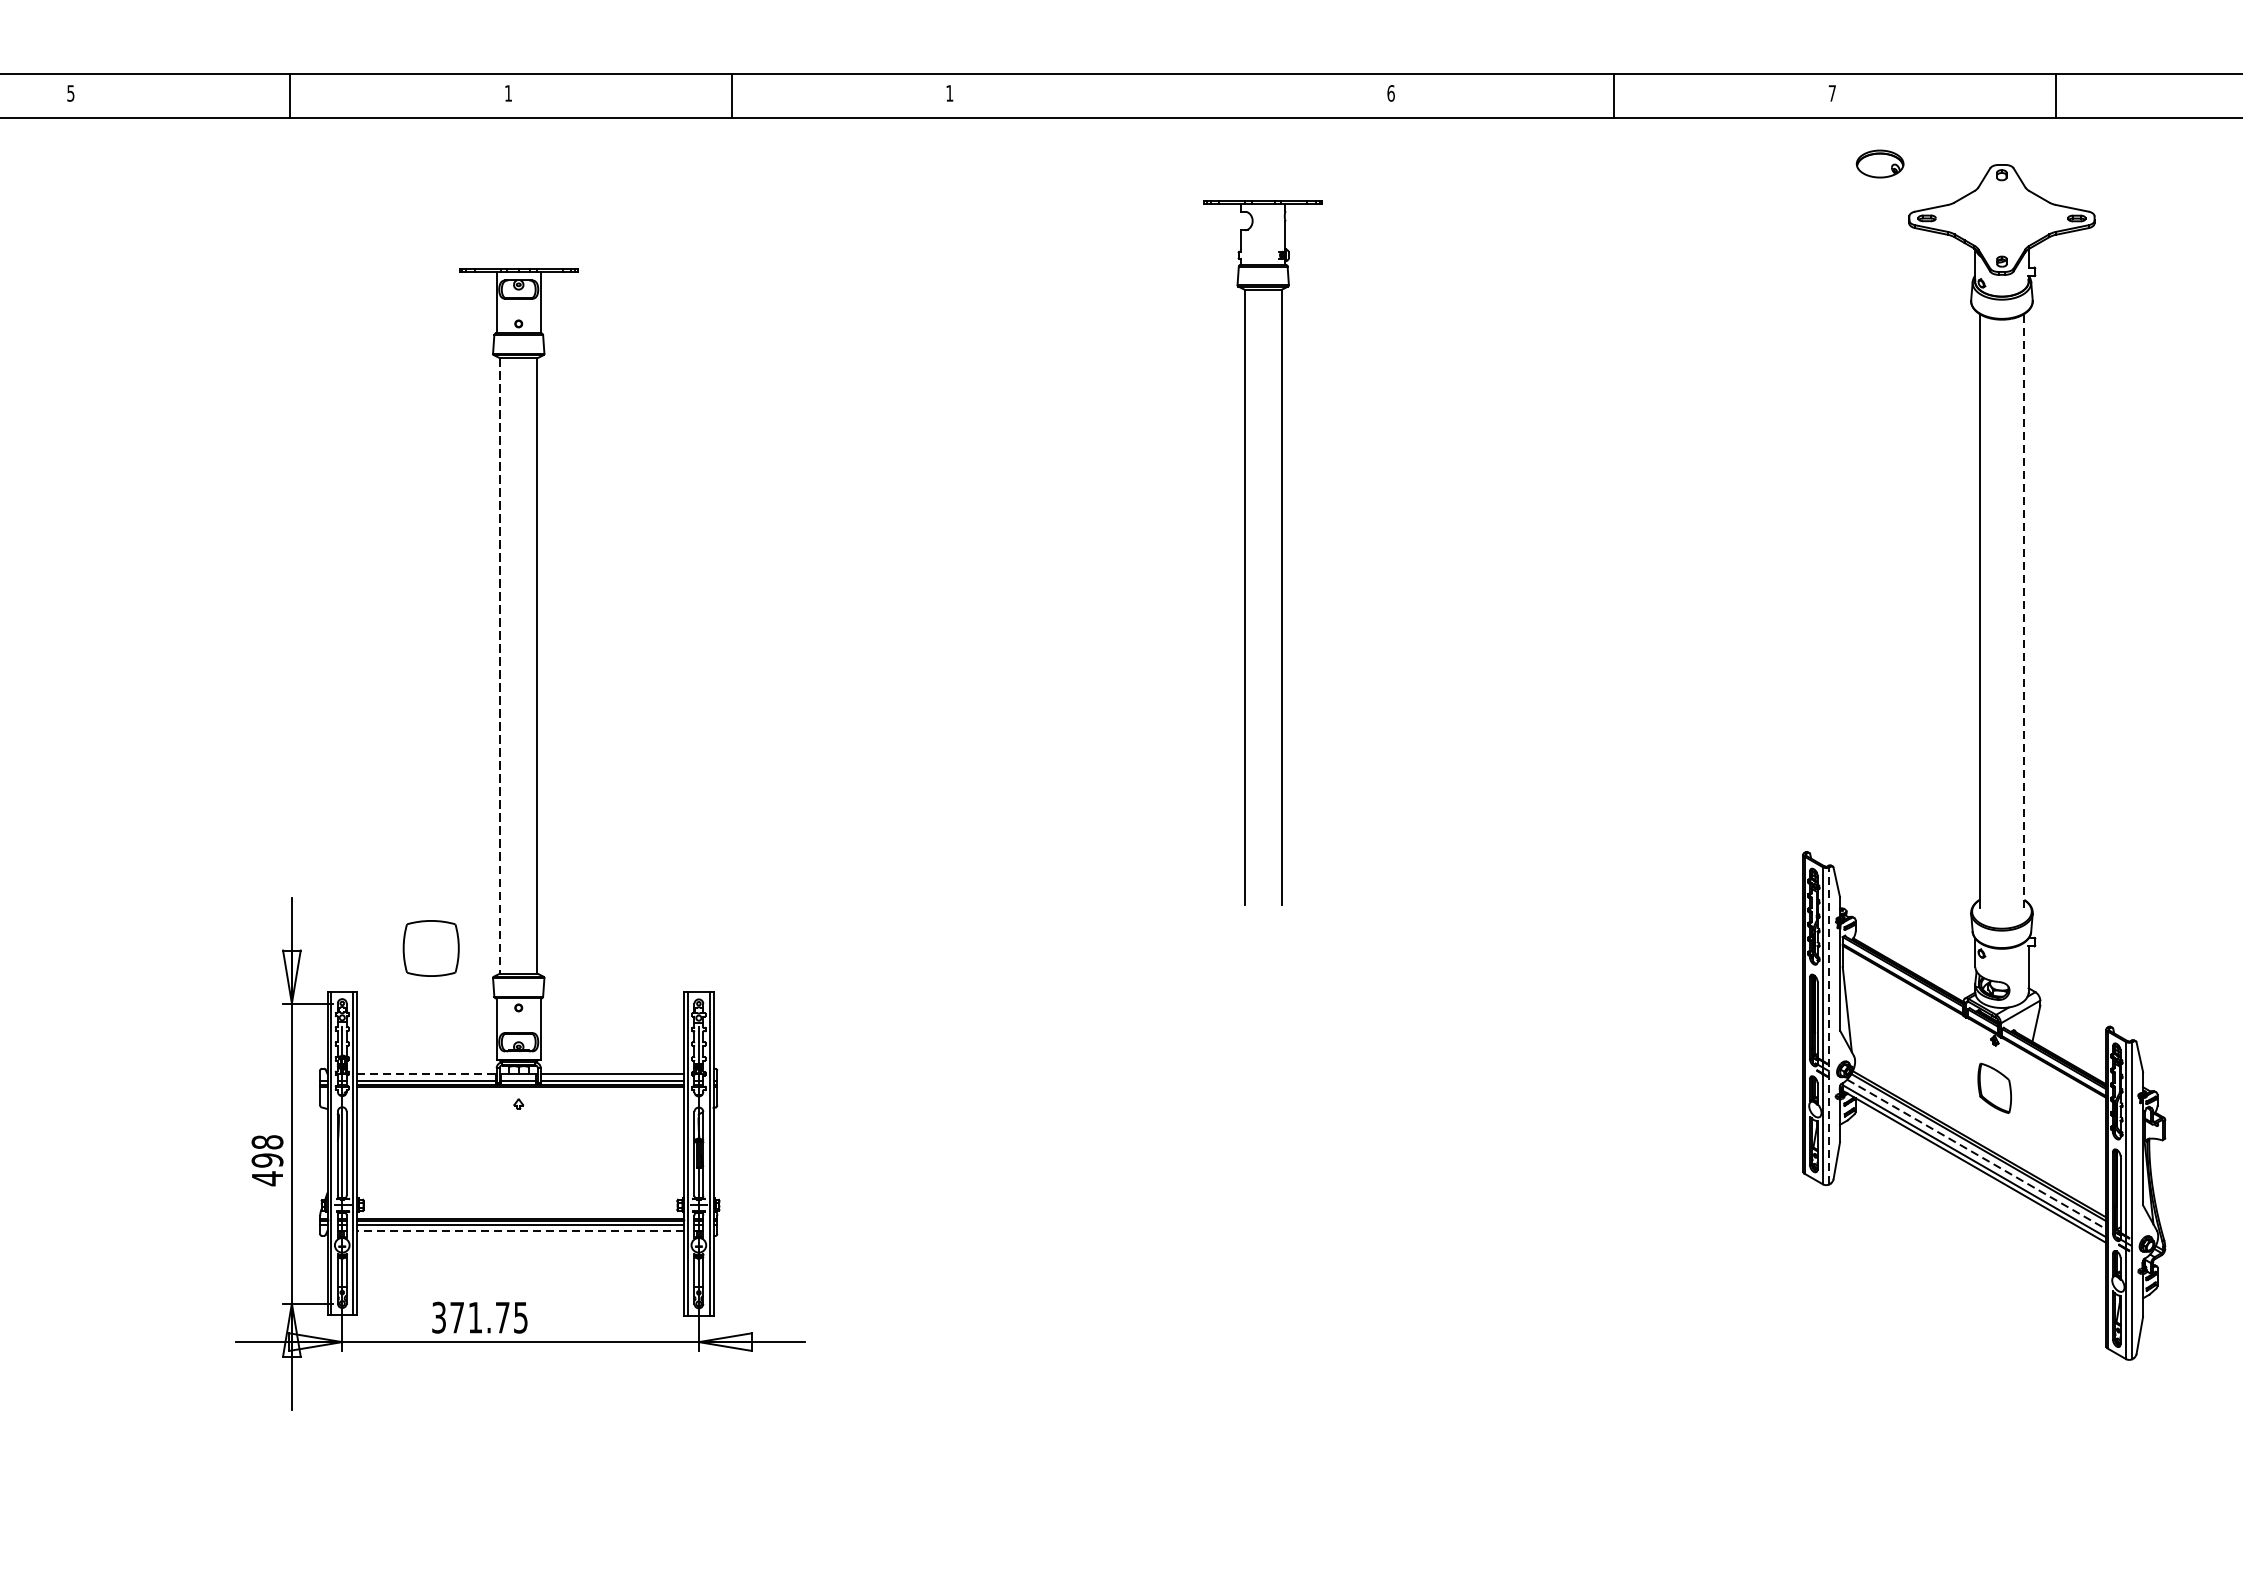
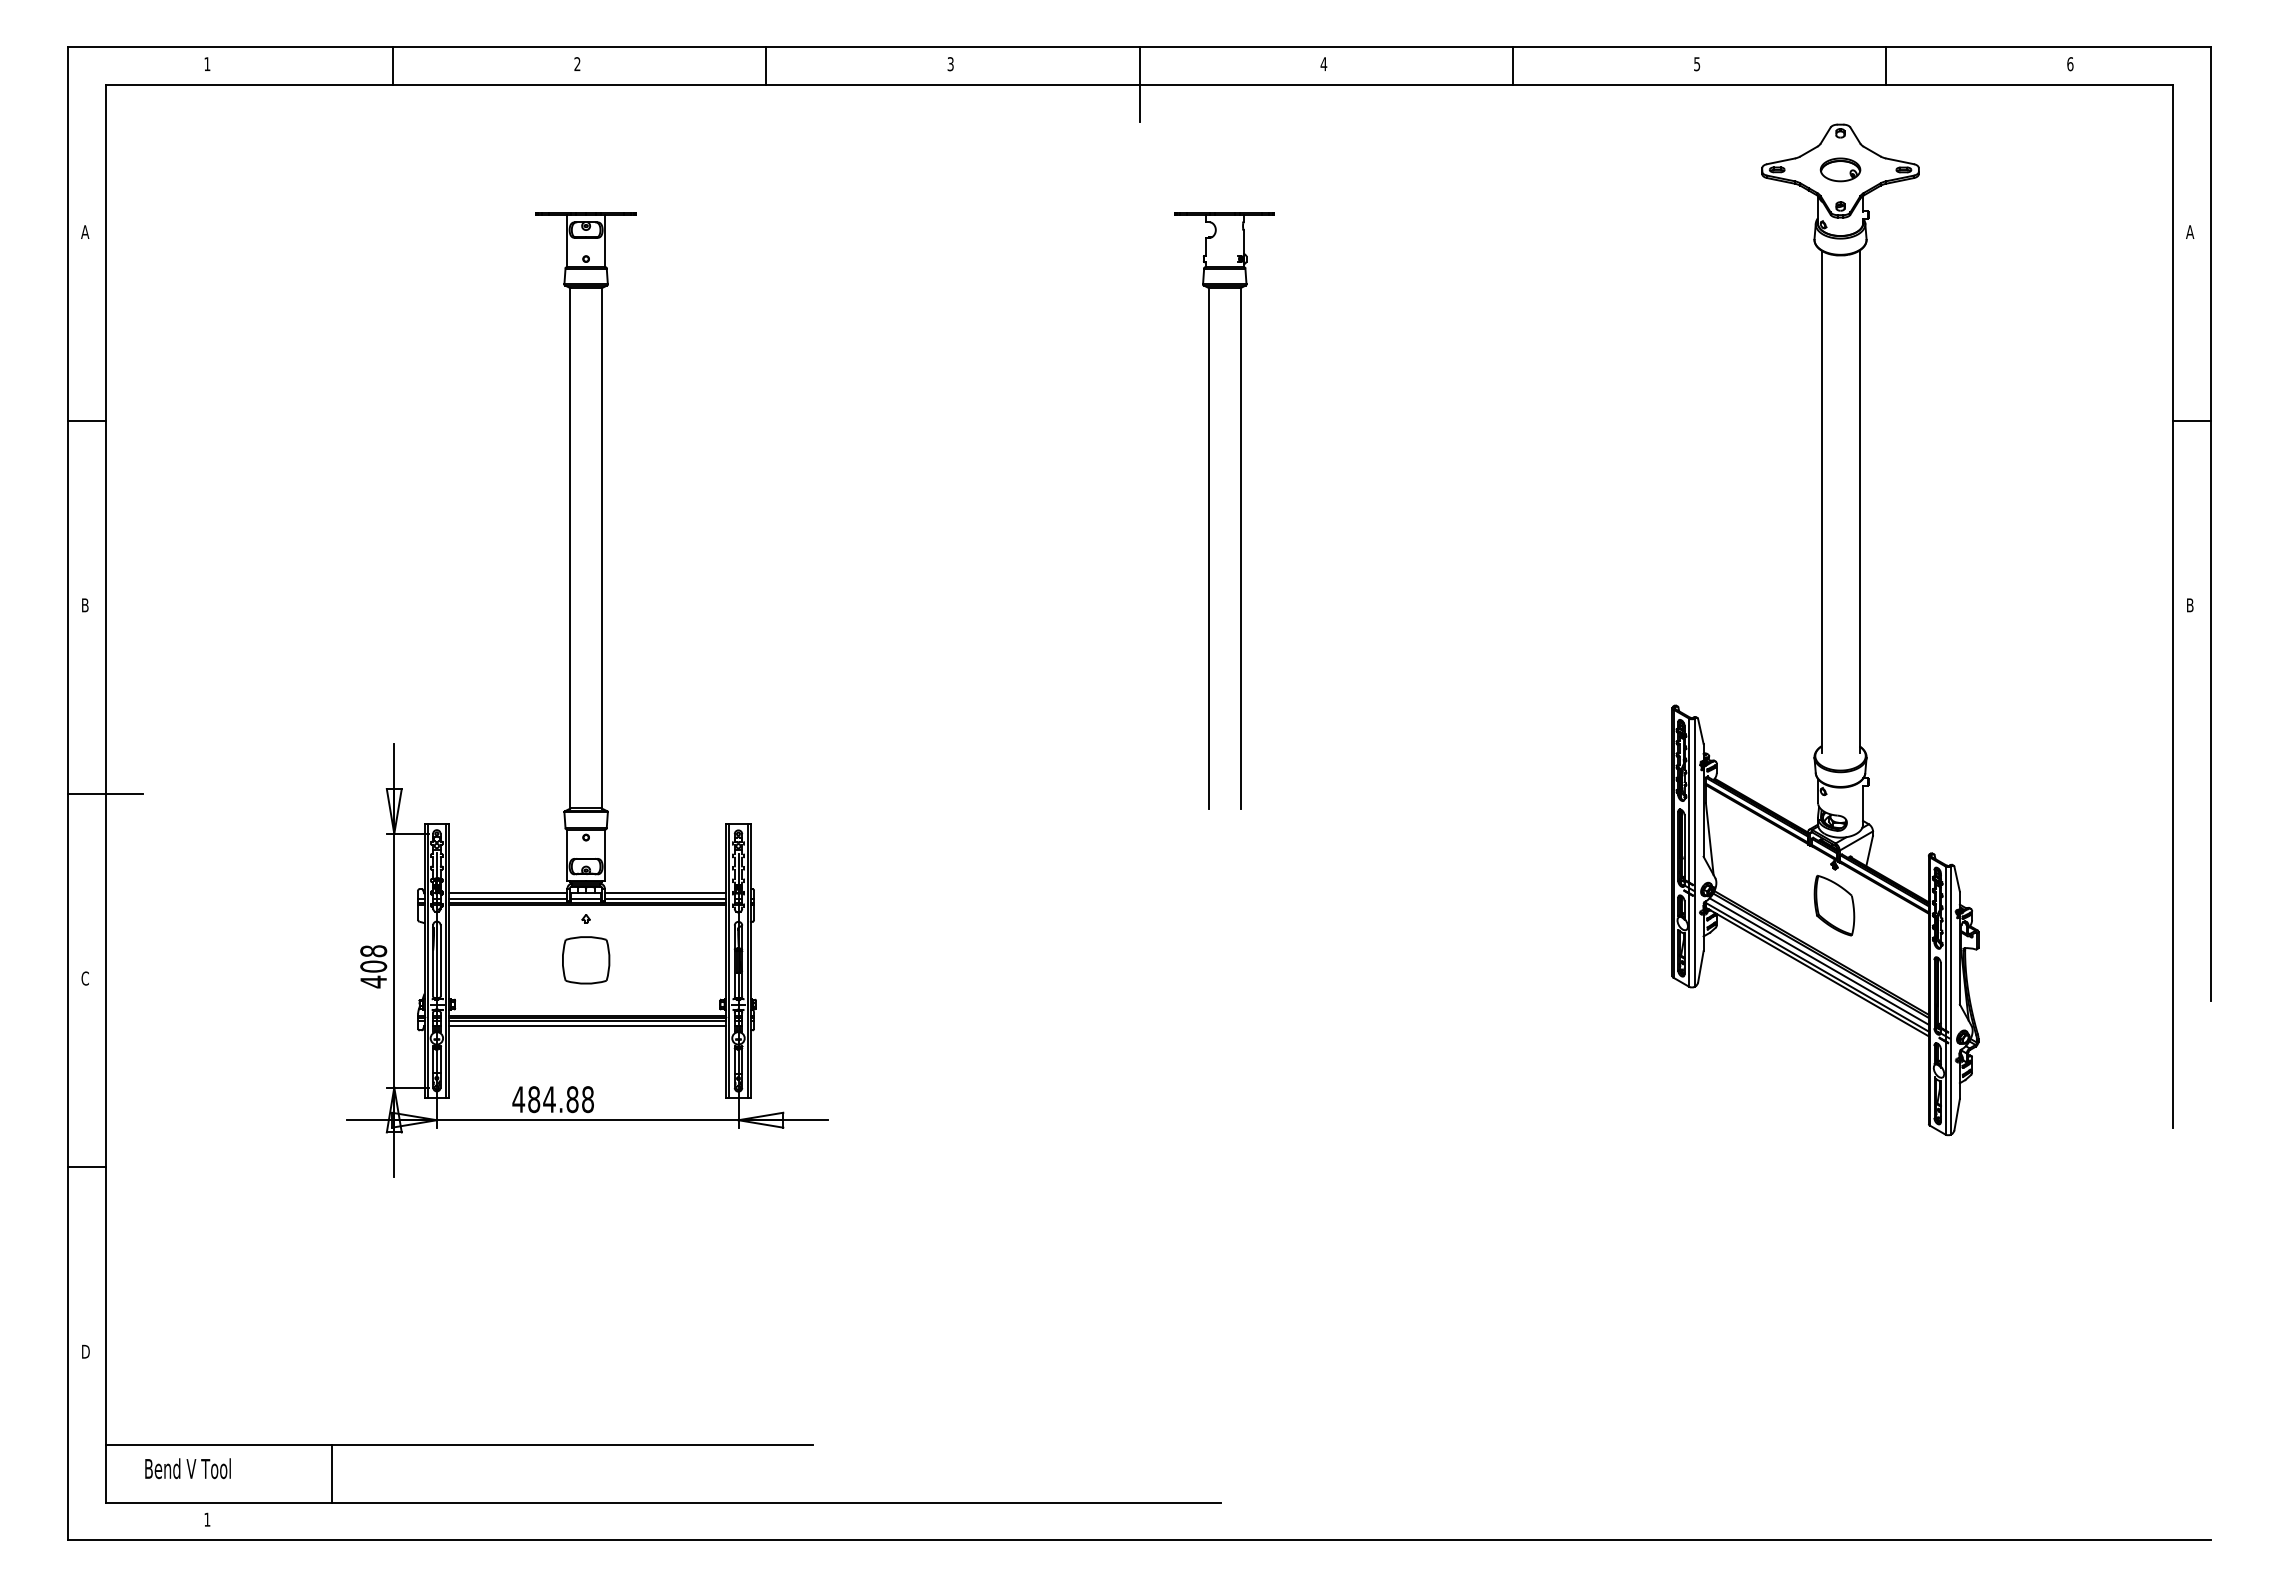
text: (508, 92) -> (577, 63), 1 -> 2
text: (71, 93) -> (207, 64), 5 -> 1
text: (949, 93) -> (950, 64), 1 -> 3
text: (1390, 93) -> (1323, 64), 6 -> 4
text: (1832, 93) -> (1697, 64), 7 -> 5
line: (1173, 117) -> (1139, 84), added
part: (1880, 163) -> (1840, 169), moved
part: (1245, 552) -> (1209, 510), moved
line: (2024, 610) -> (1859, 501), dashed -> solid
line: (500, 666) -> (570, 548), dashed -> solid
part: (431, 948) -> (586, 960), moved
line: (1829, 1025) -> (1694, 852), dashed -> solid
line: (426, 1074) -> (508, 893), dashed -> solid
part: (1994, 1088) -> (1834, 905), size x1.43
line: (1977, 1154) -> (1819, 961), dashed -> solid
text: (267, 1160) -> (373, 966), 498 -> 408
line: (520, 1231) -> (587, 1026), dashed -> solid
text: (478, 1317) -> (552, 1099), 371.75 -> 484.88

